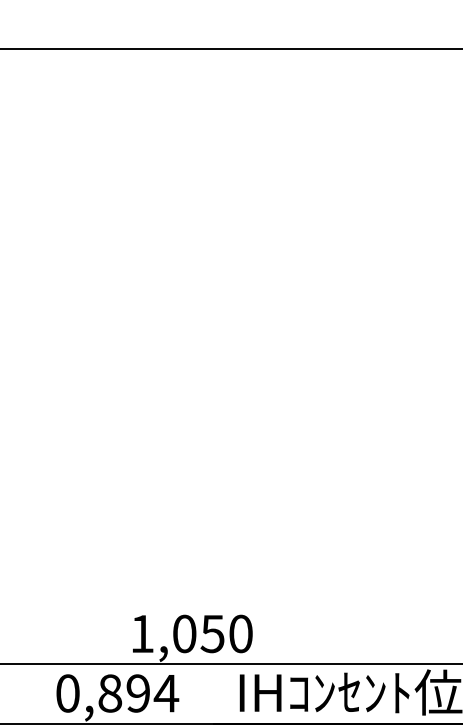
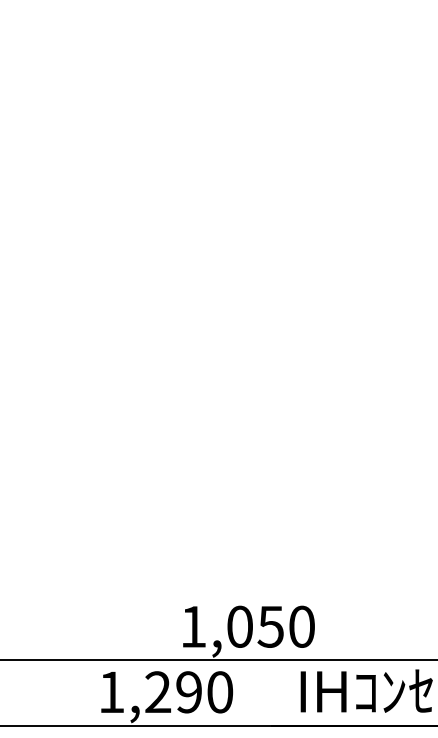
text: (117, 693) -> (166, 692), 0,894 -> 1,290

